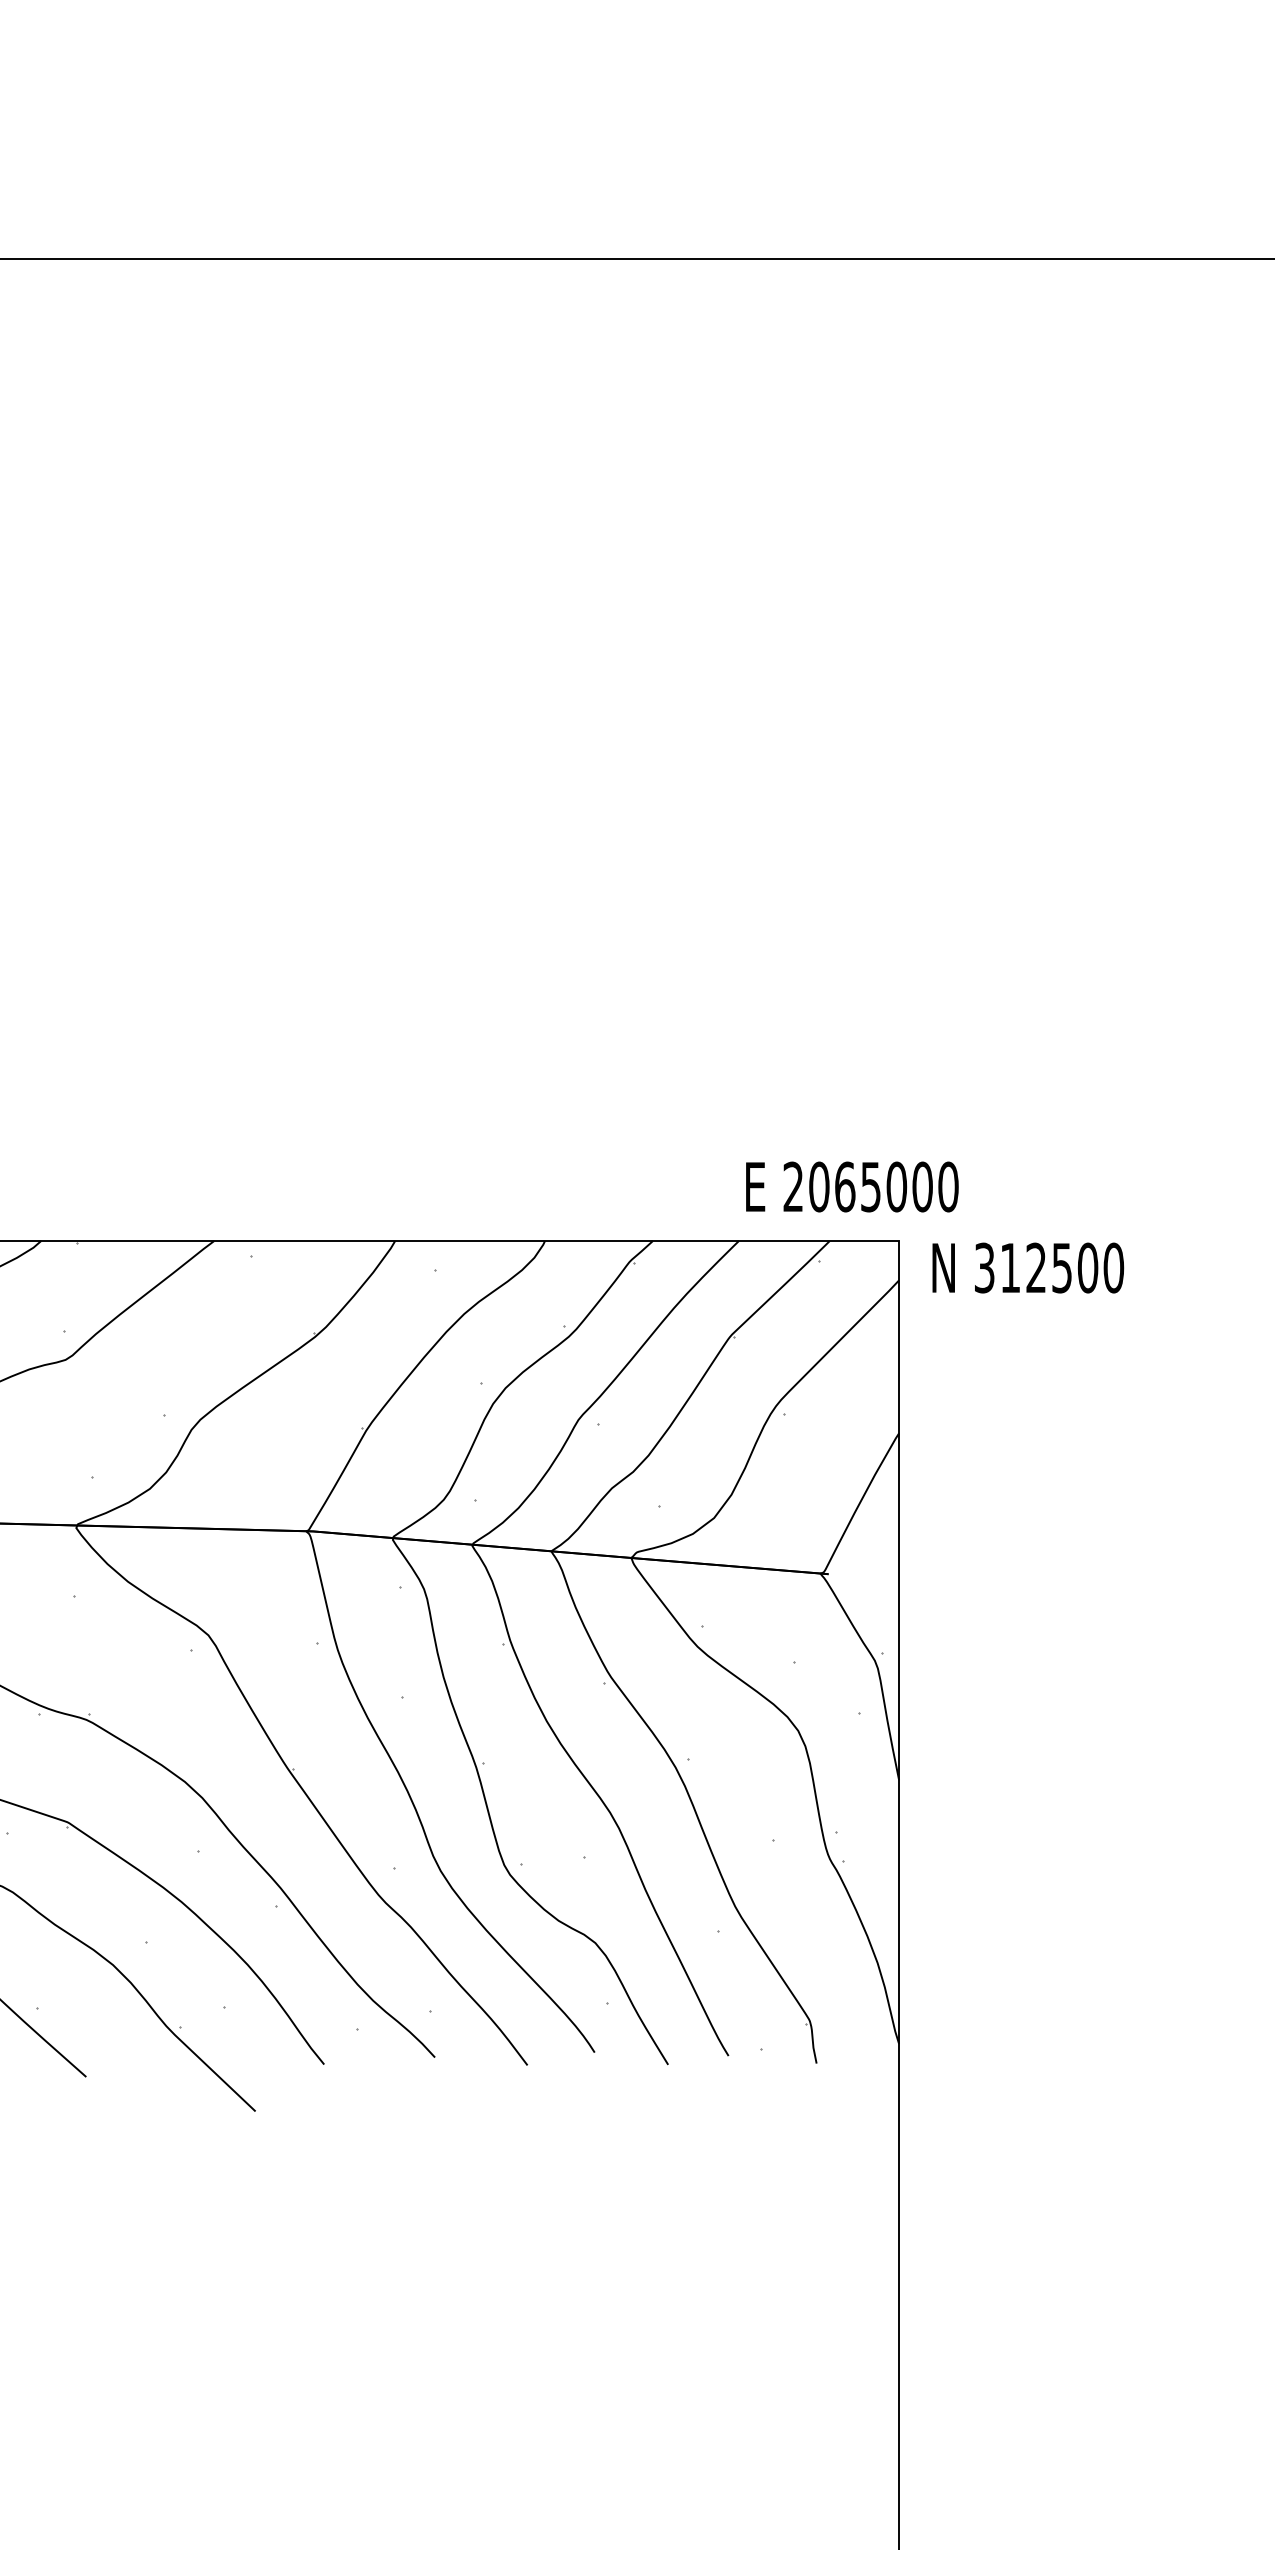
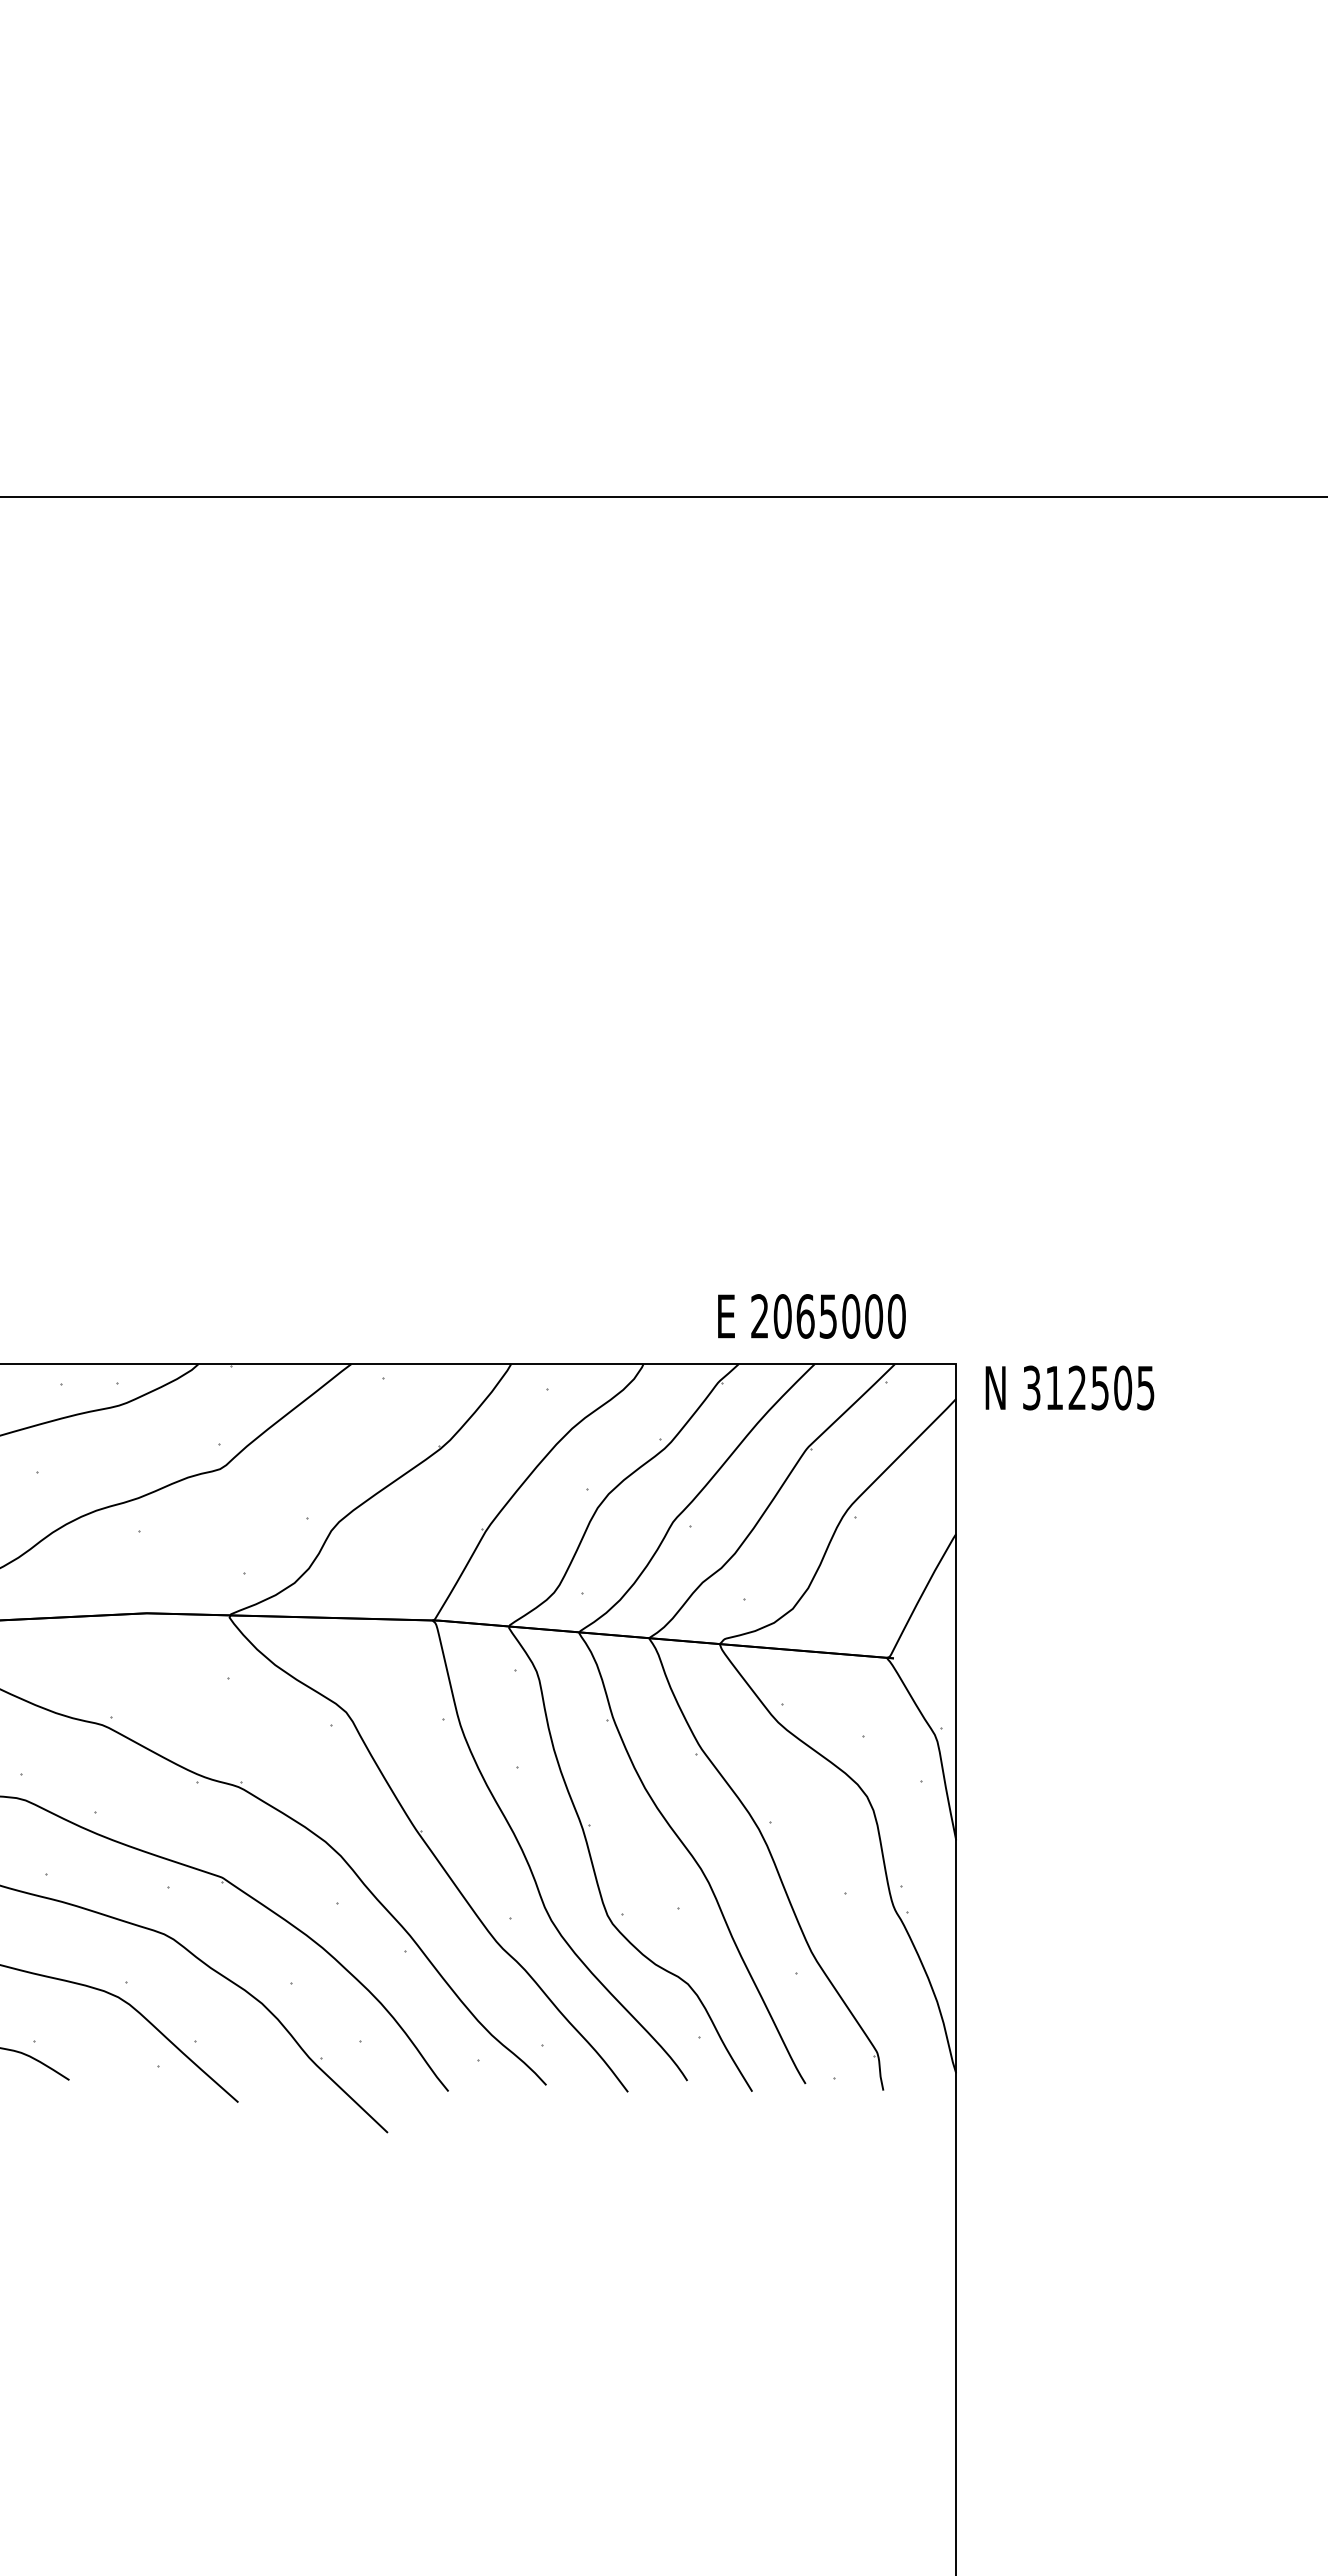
text: (851, 1187) -> (811, 1316), moved
text: (1113, 1267) -> (1145, 1387), 312500 -> 312505

